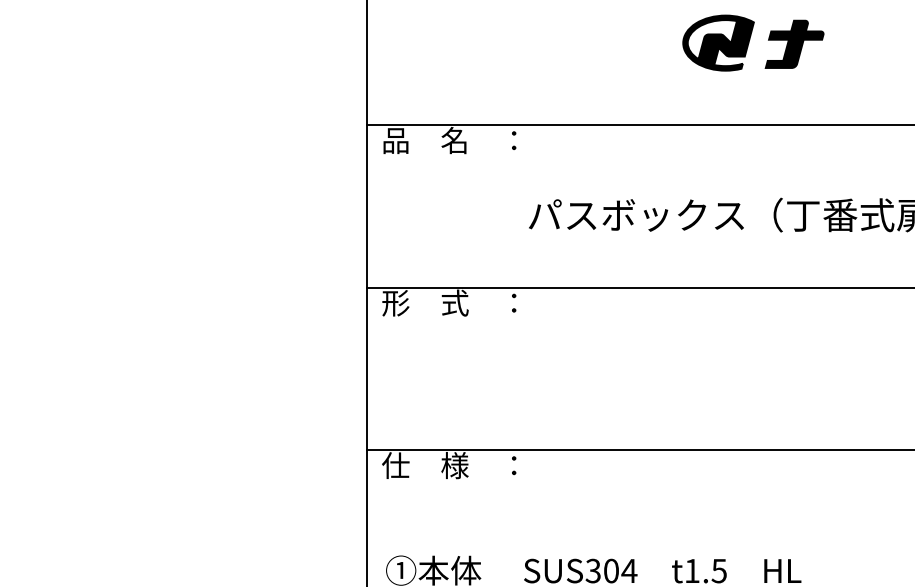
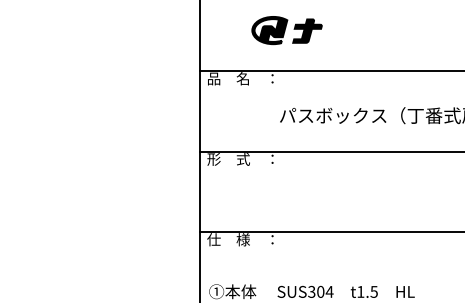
part: (752, 43) -> (286, 30), moved

